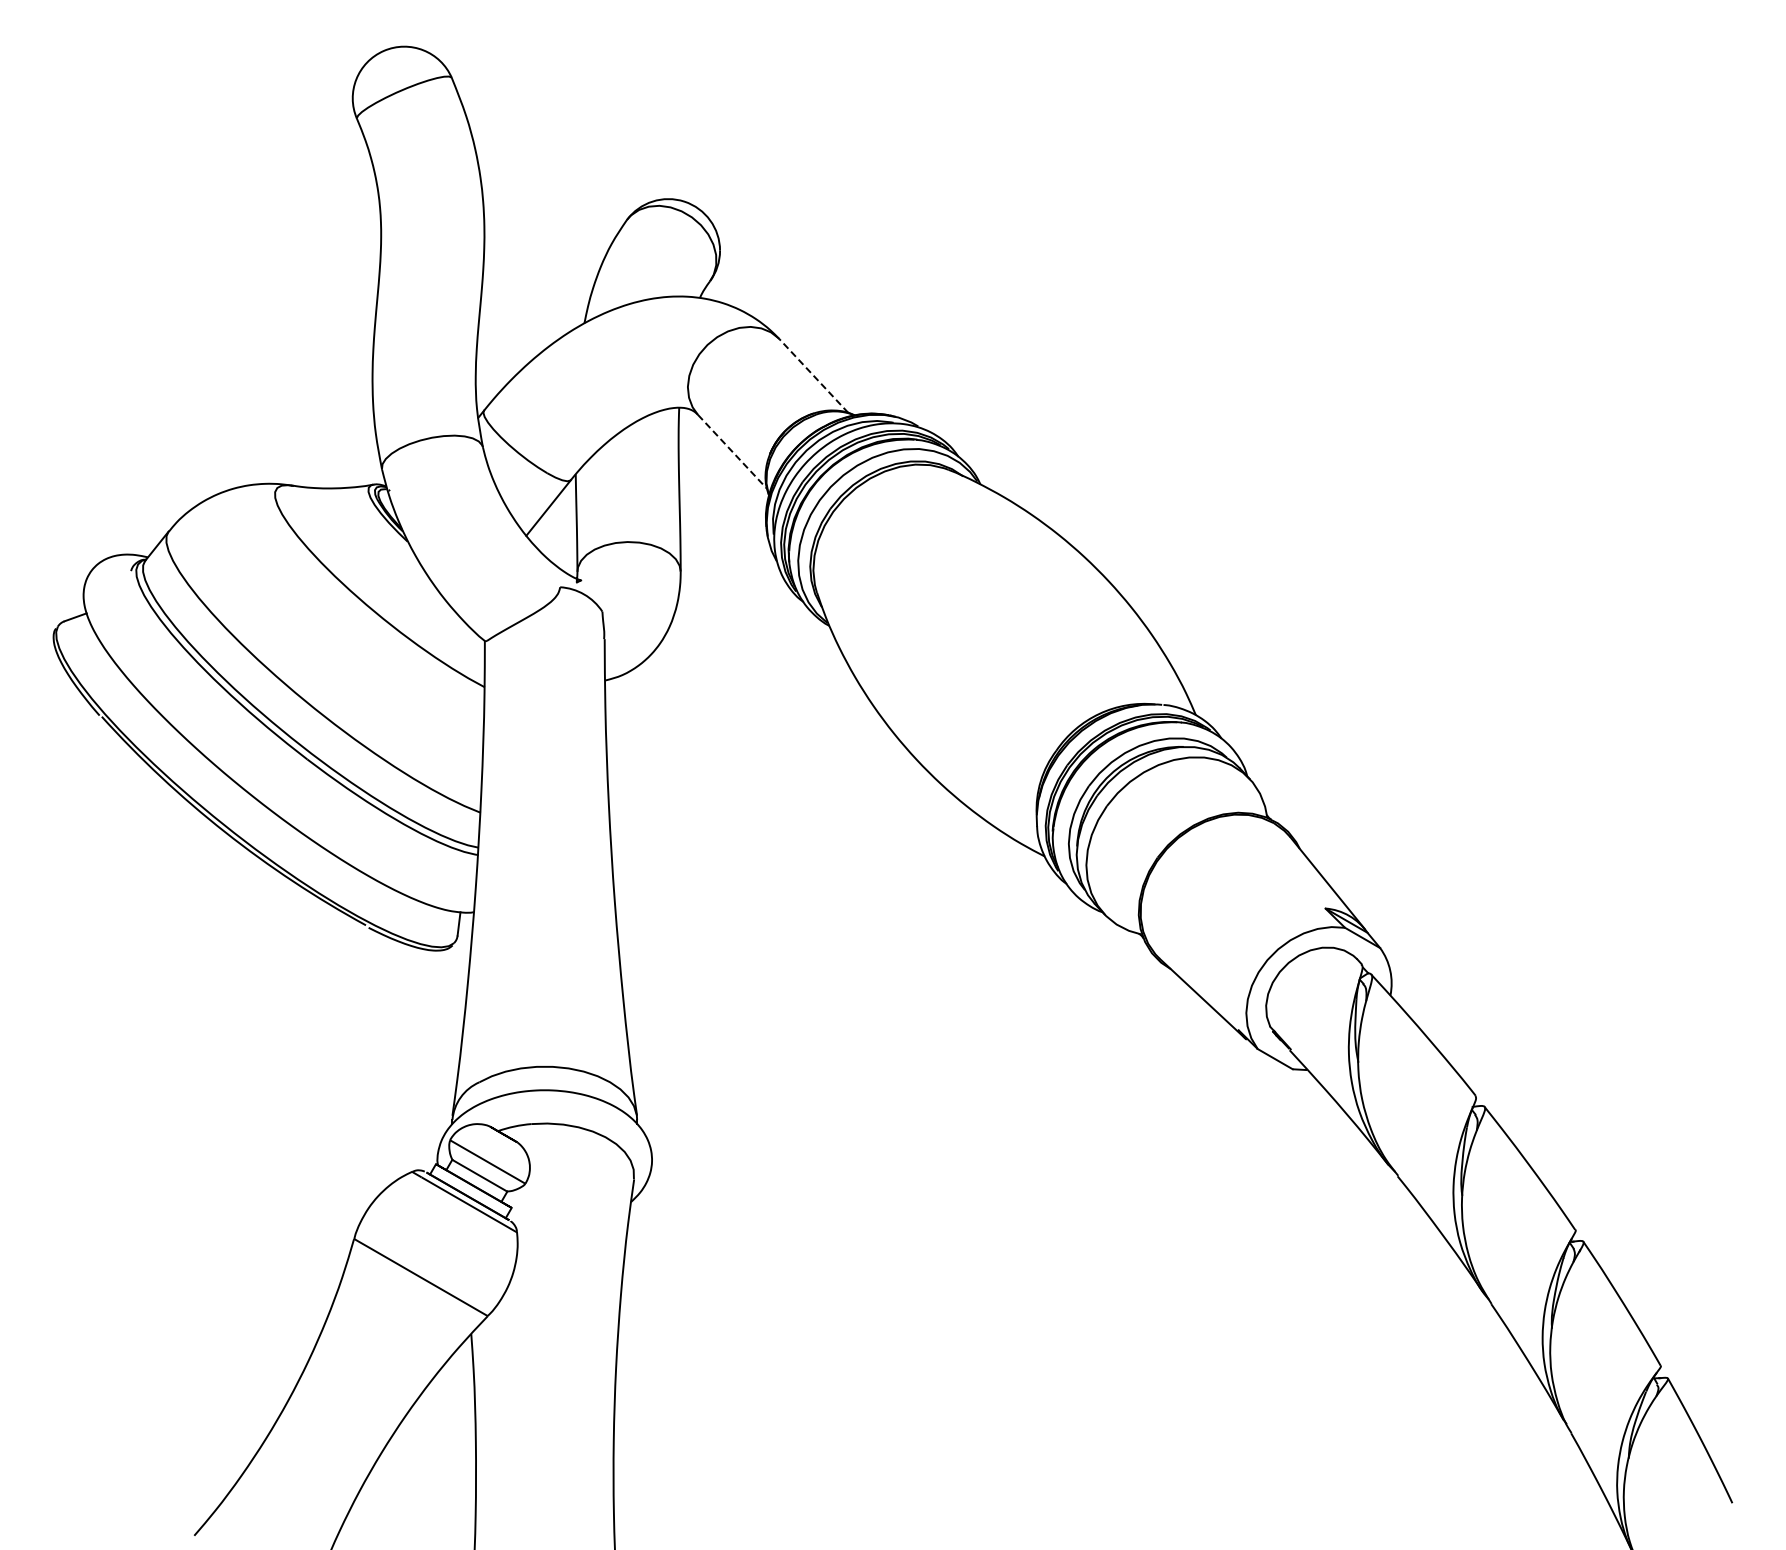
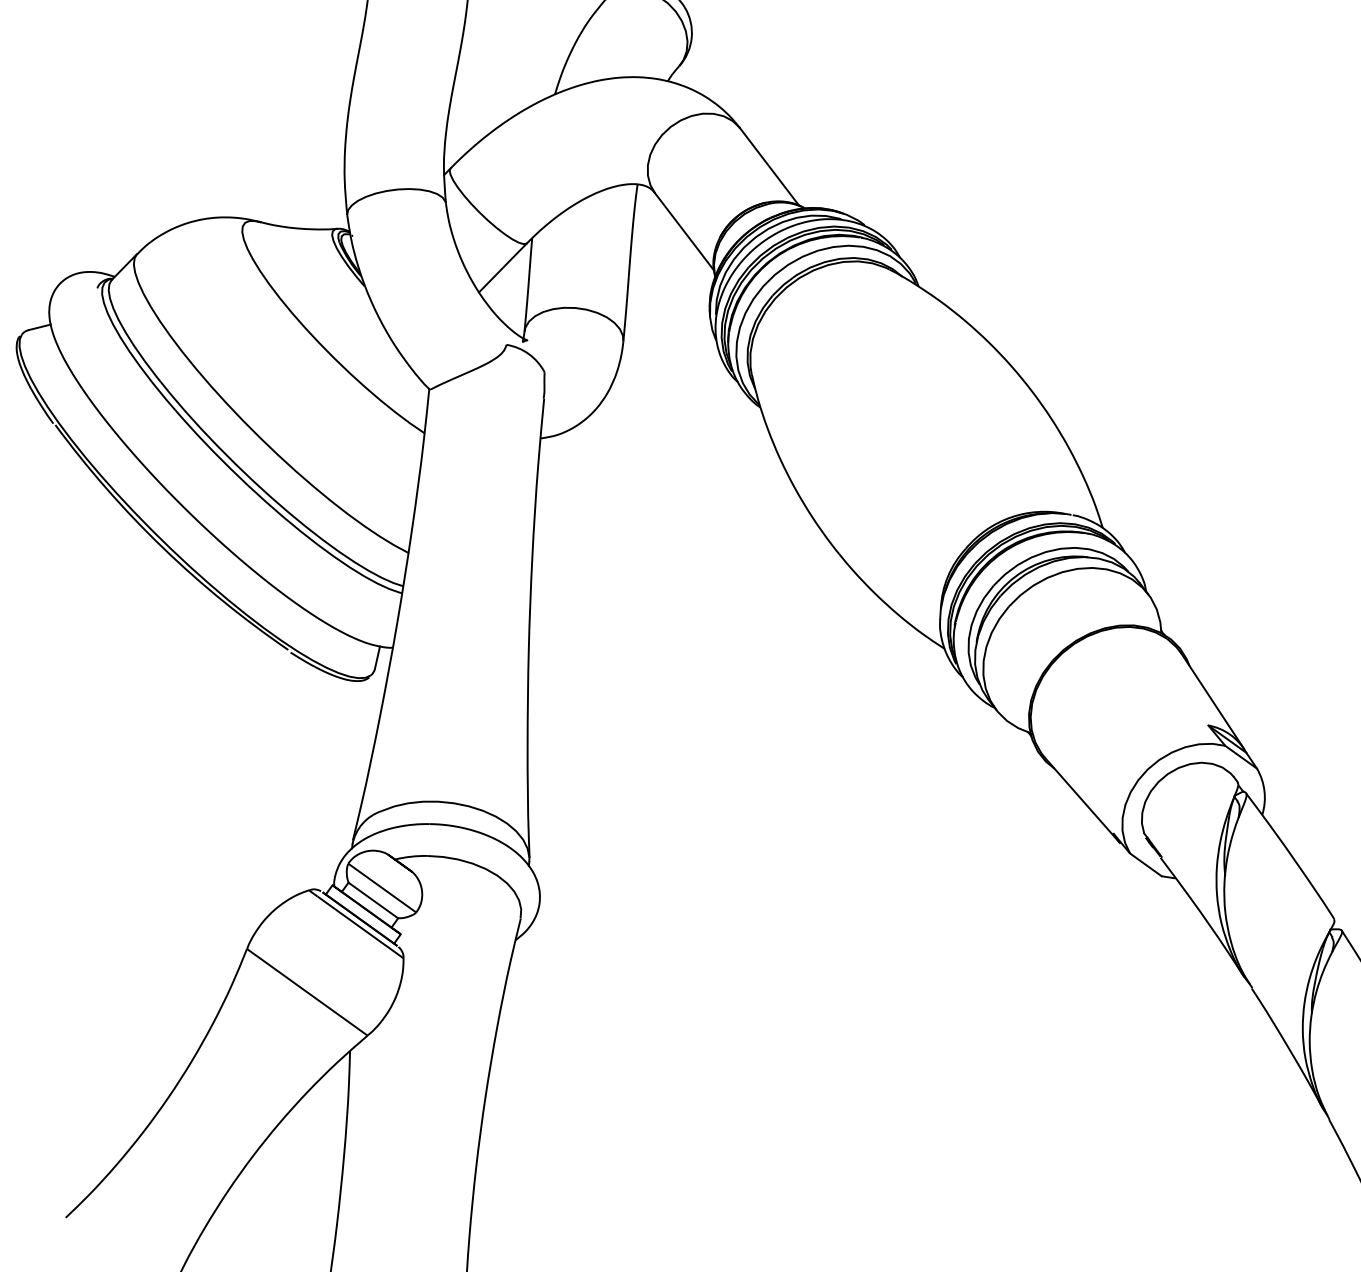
line: (813, 376) -> (769, 167), dashed -> solid
line: (732, 451) -> (684, 231), dashed -> solid

